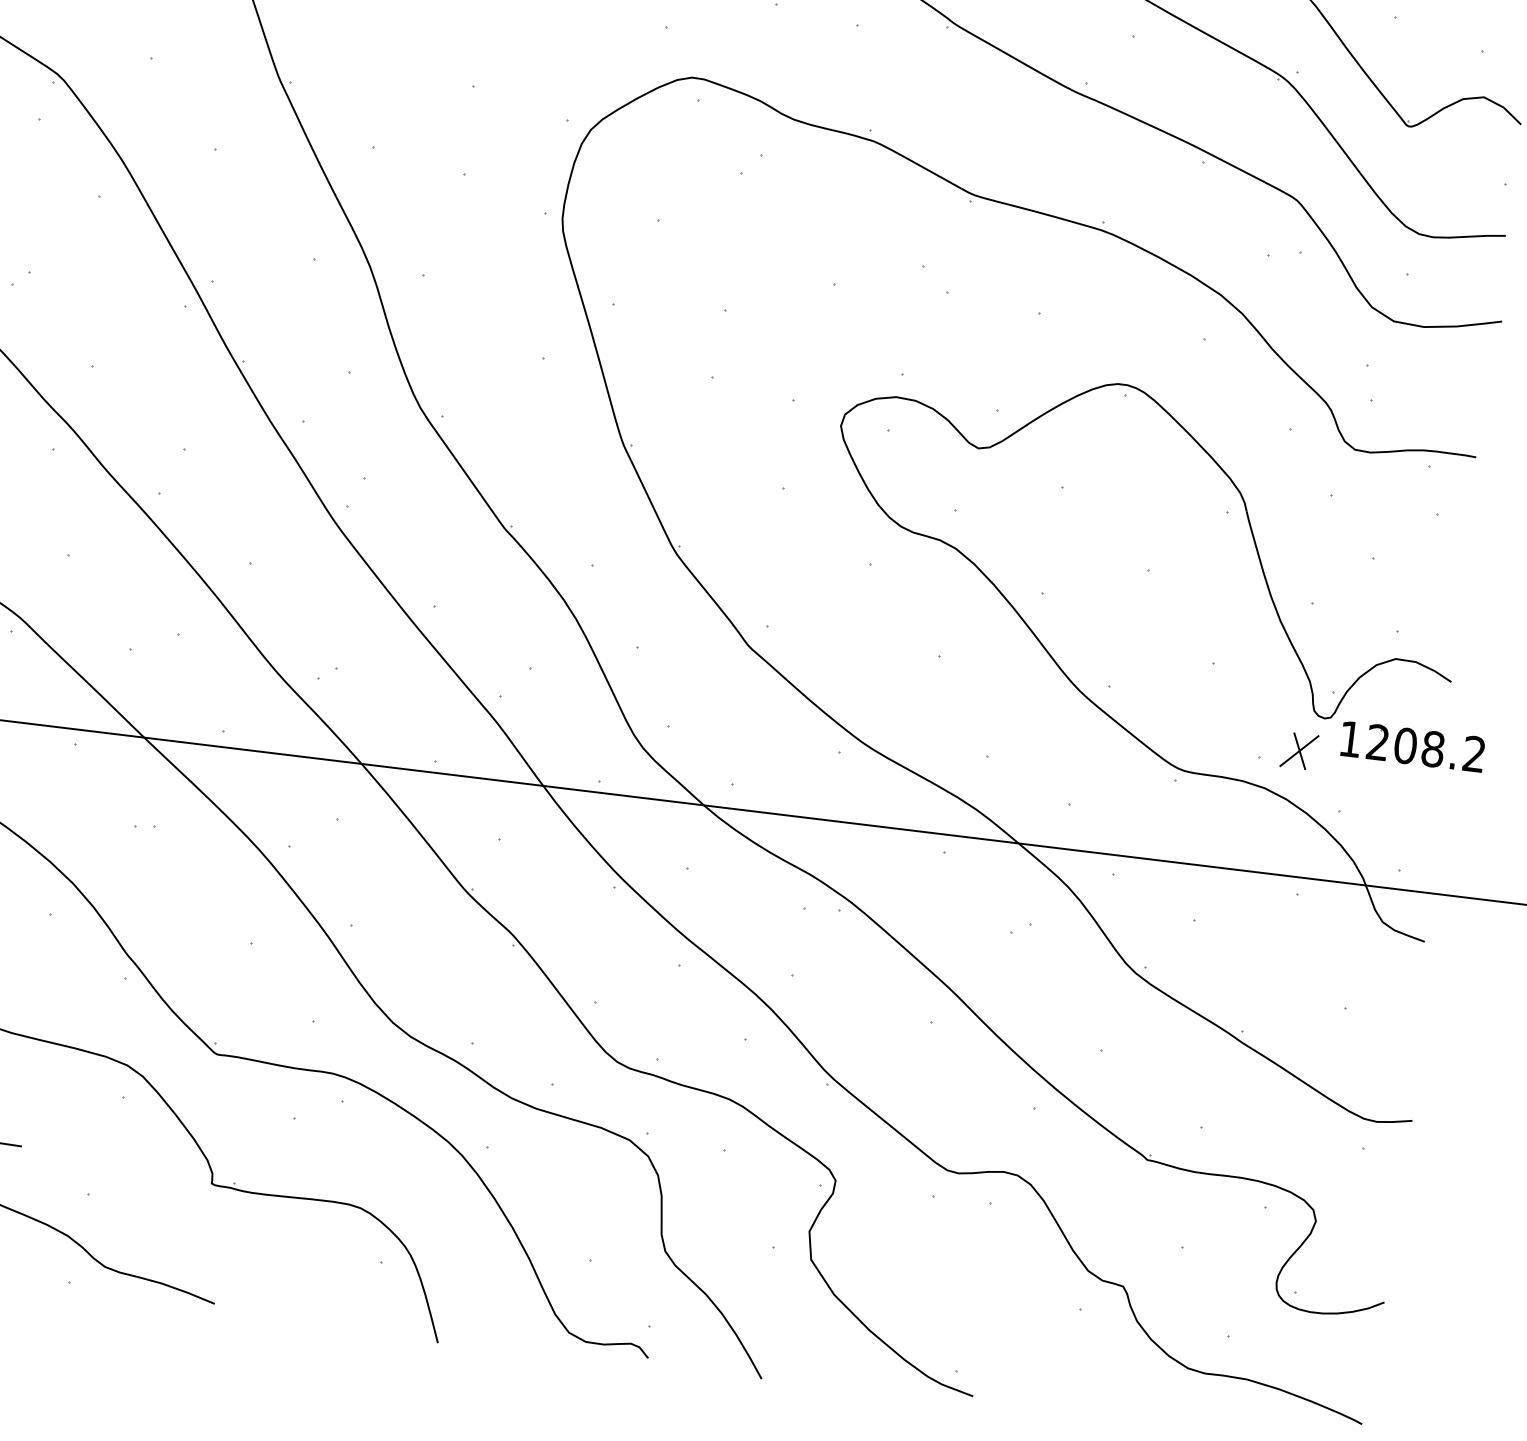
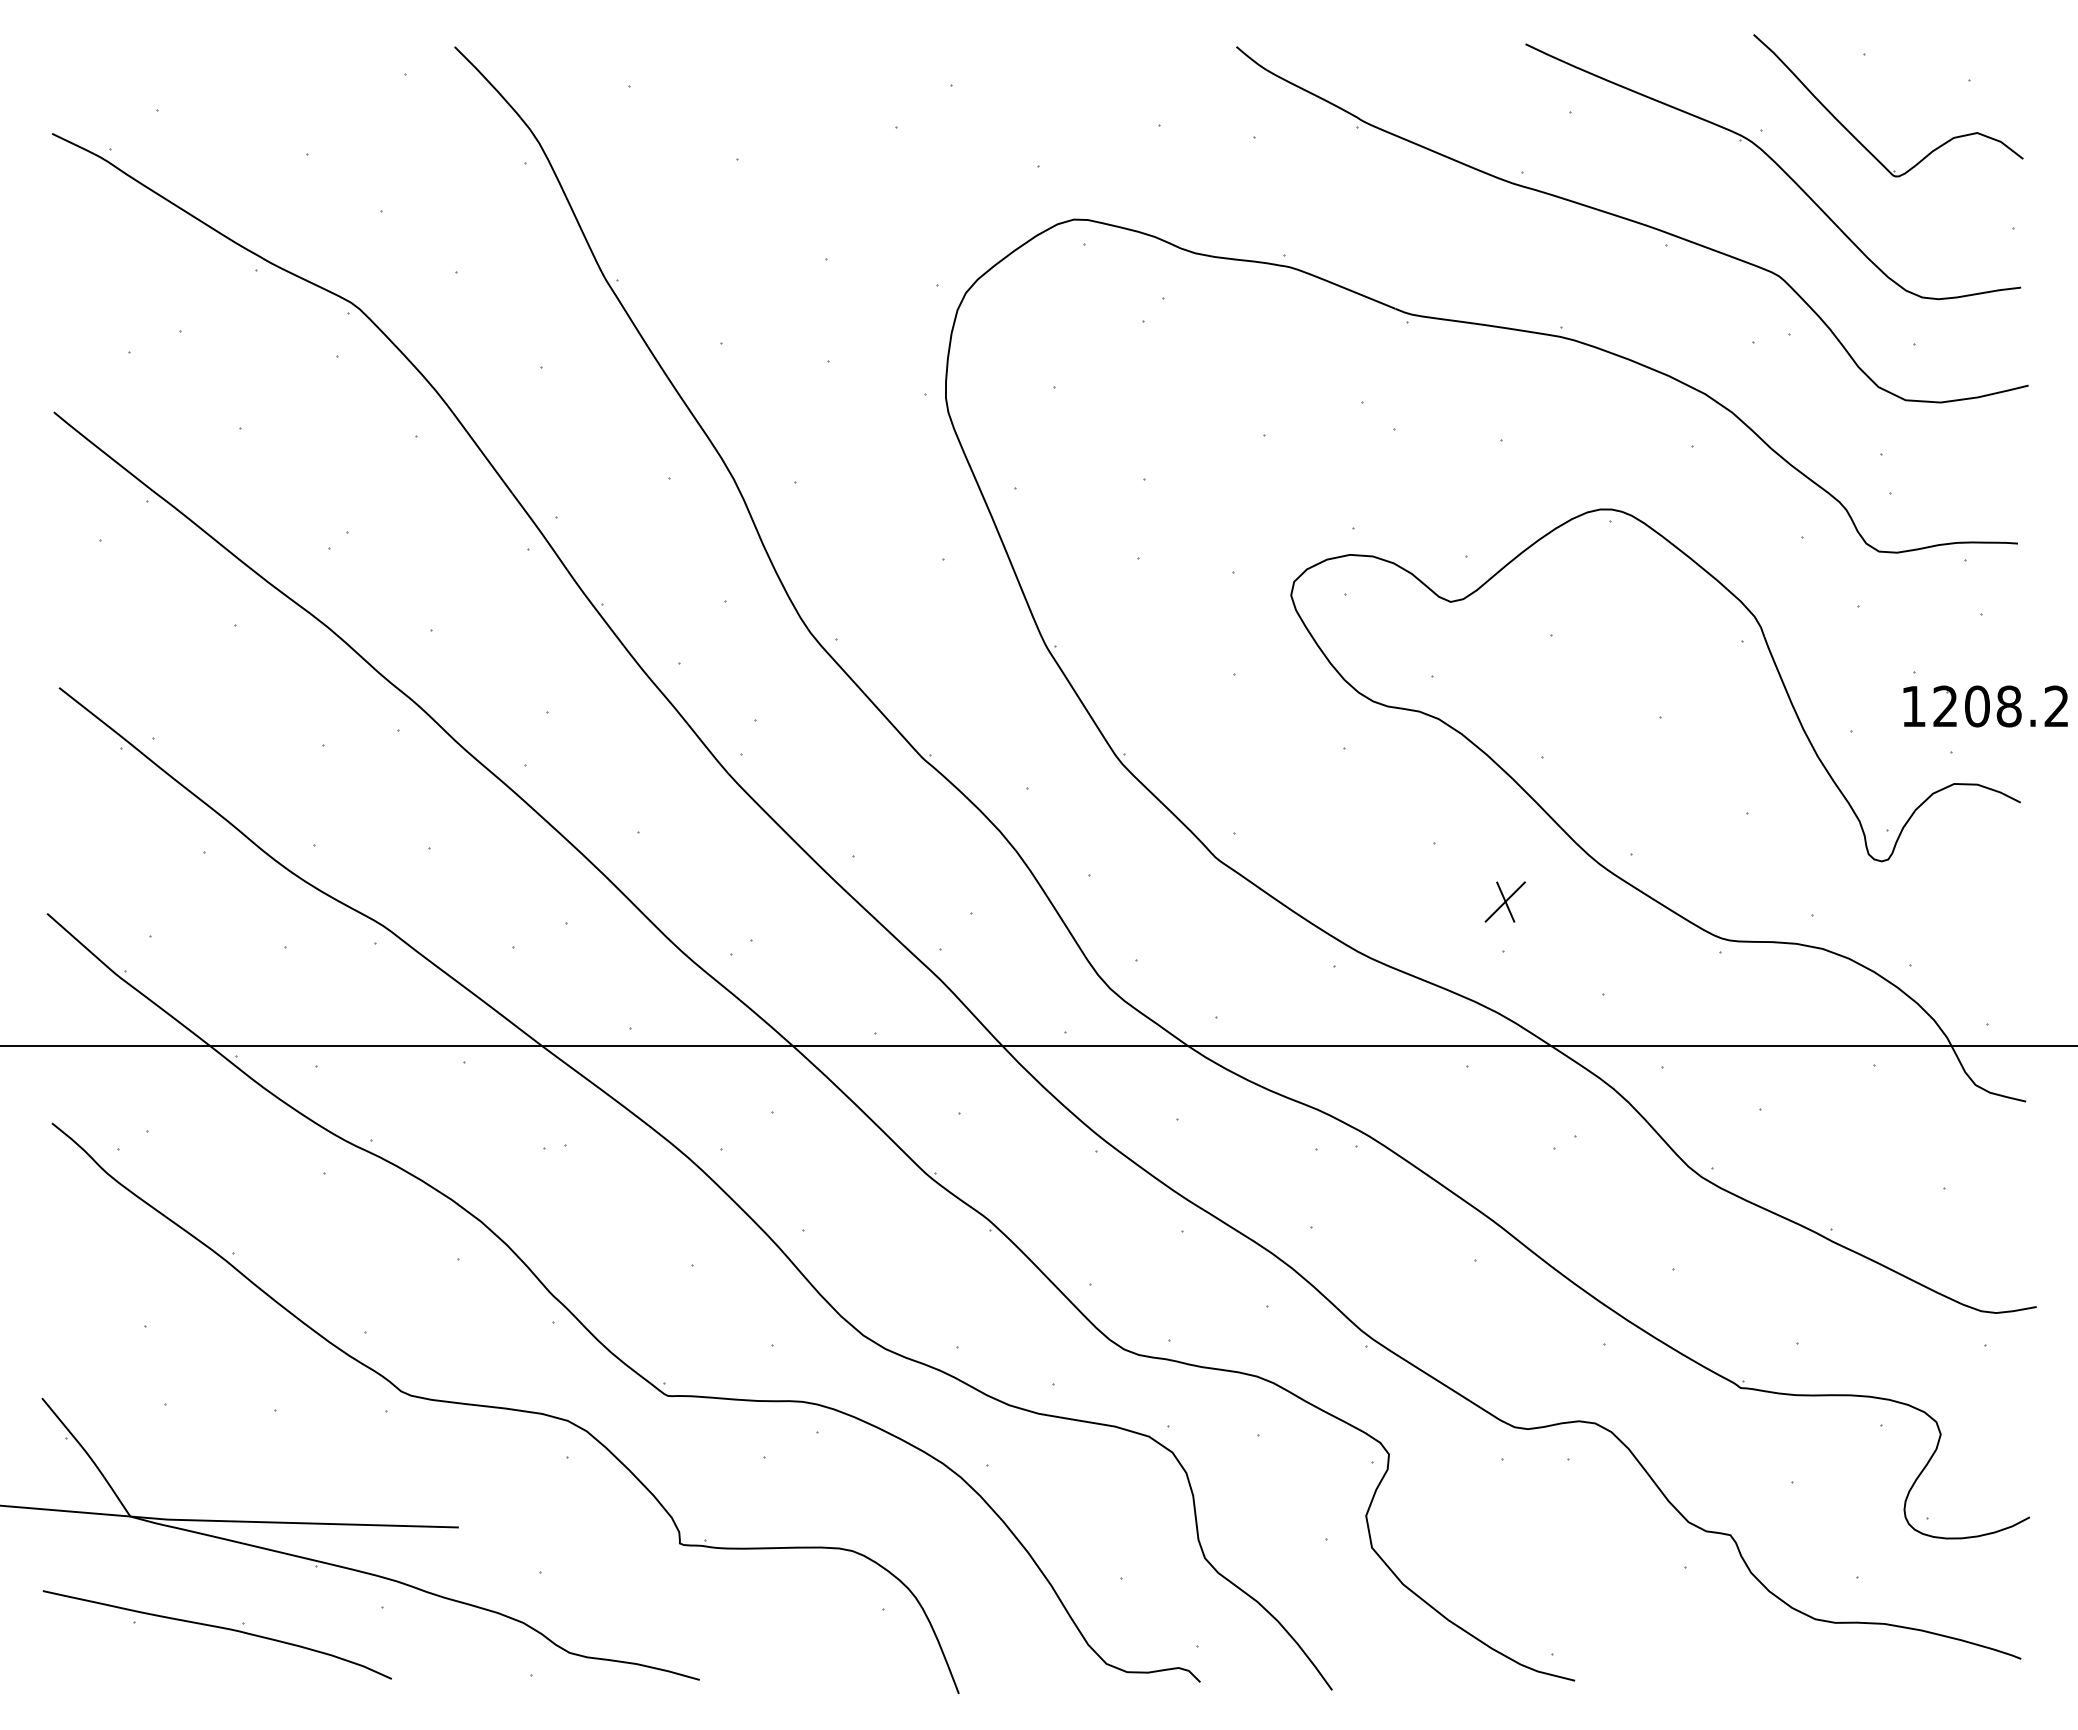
part: (1412, 746) -> (1985, 706), moved
part: (1298, 750) -> (1504, 901), moved

